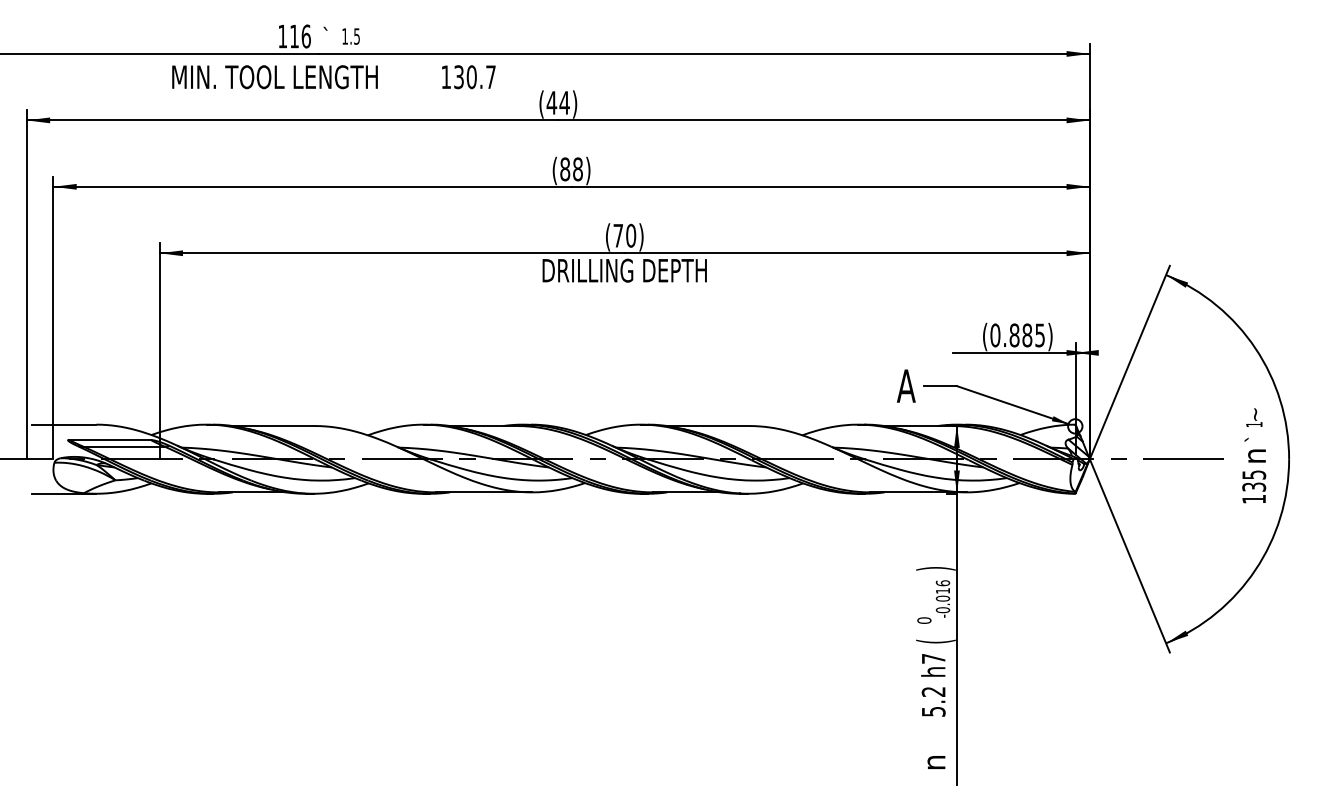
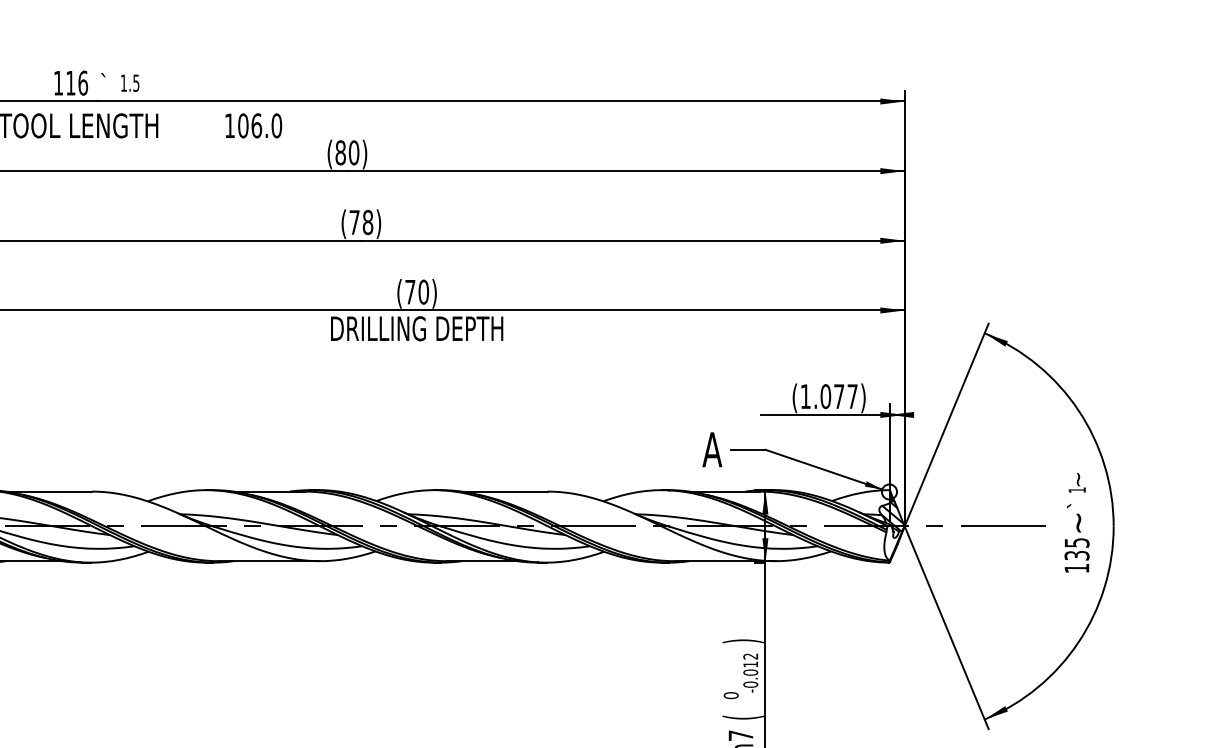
text: (474, 77) -> (259, 126), 130.7 -> 106.0
text: (557, 102) -> (346, 152), (44) -> (80)
text: (565, 169) -> (354, 222), (88) -> (78)
text: (1017, 335) -> (828, 396), (0.885) -> (1.077)
text: (1256, 456) -> (1079, 523), n -> ~
text: (942, 583) -> (750, 656), -0.016 -> -0.012

